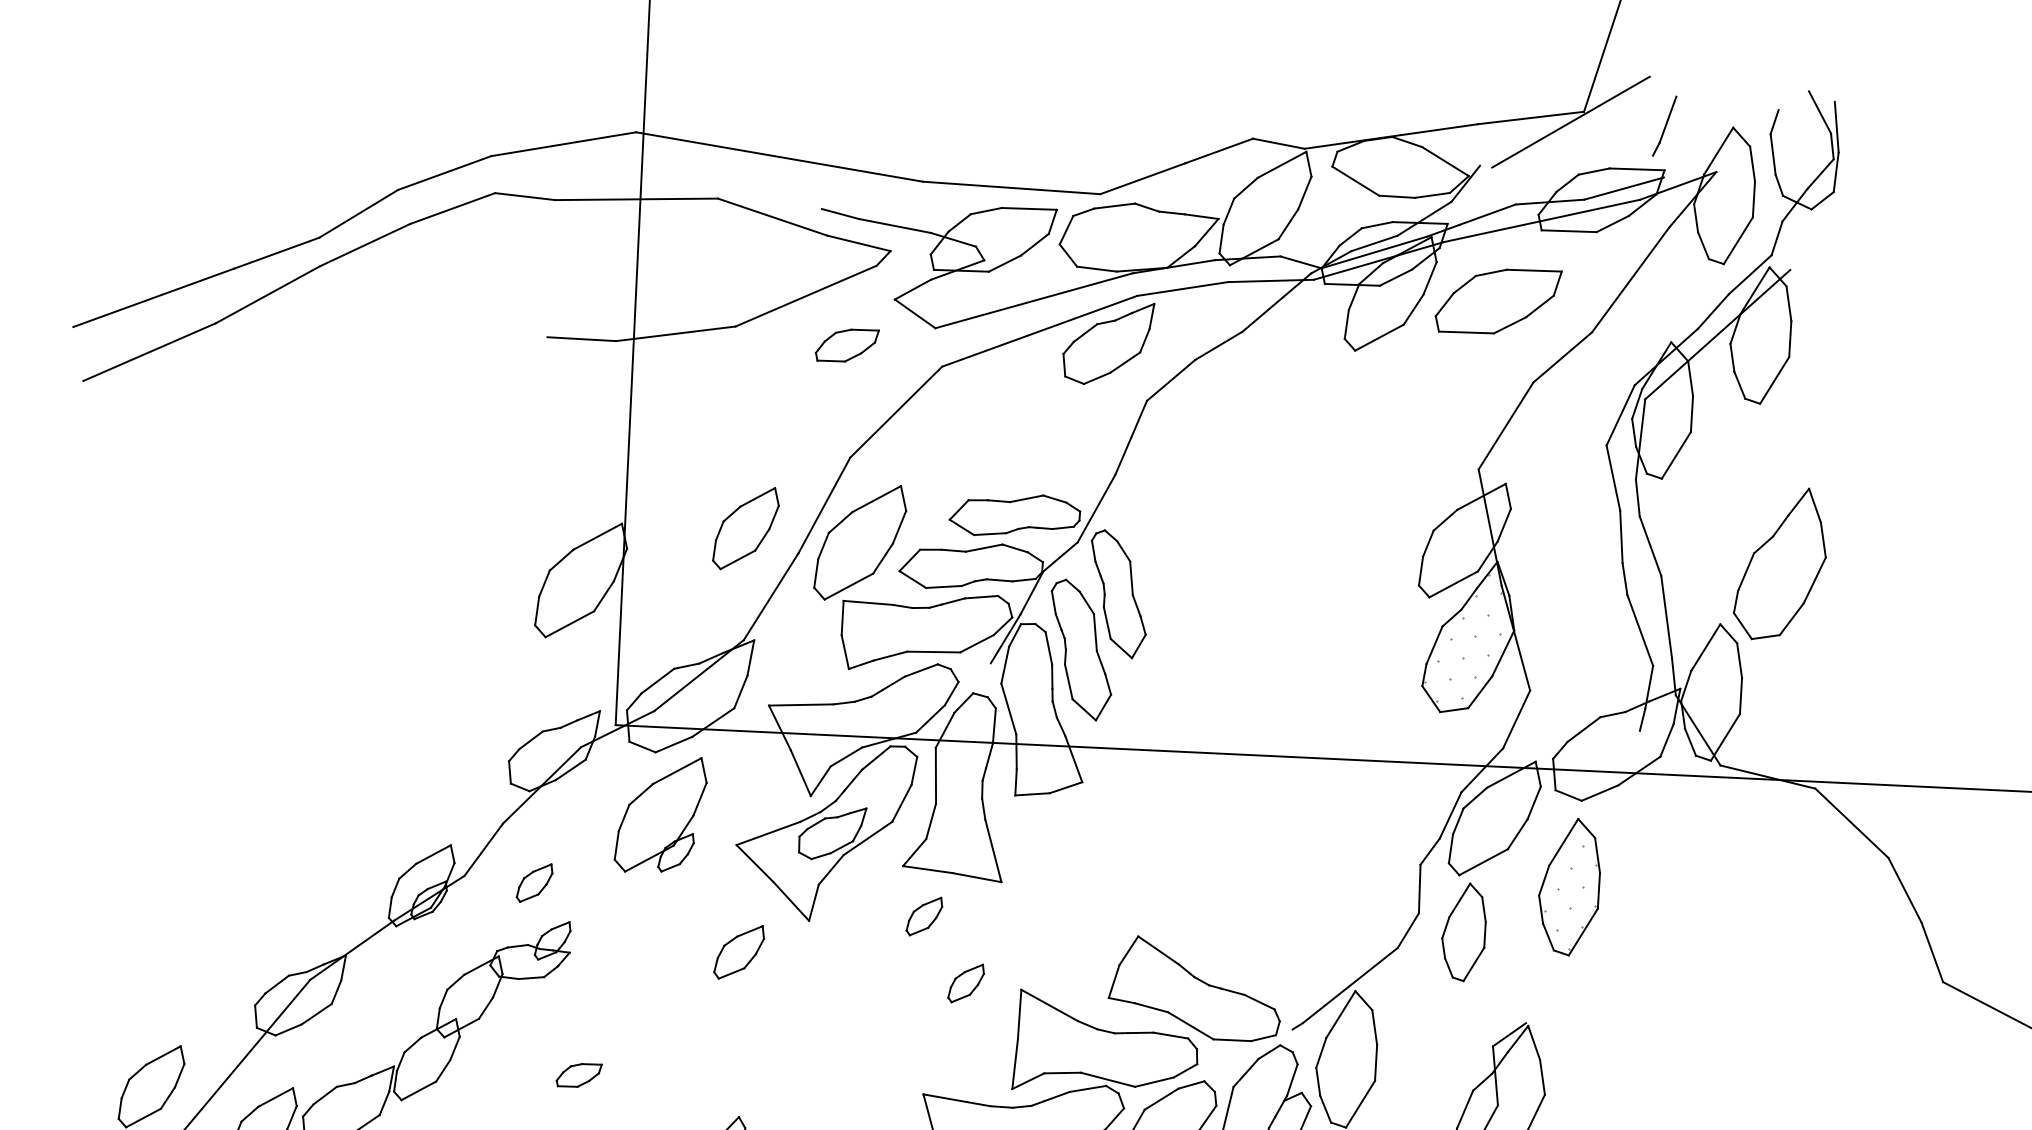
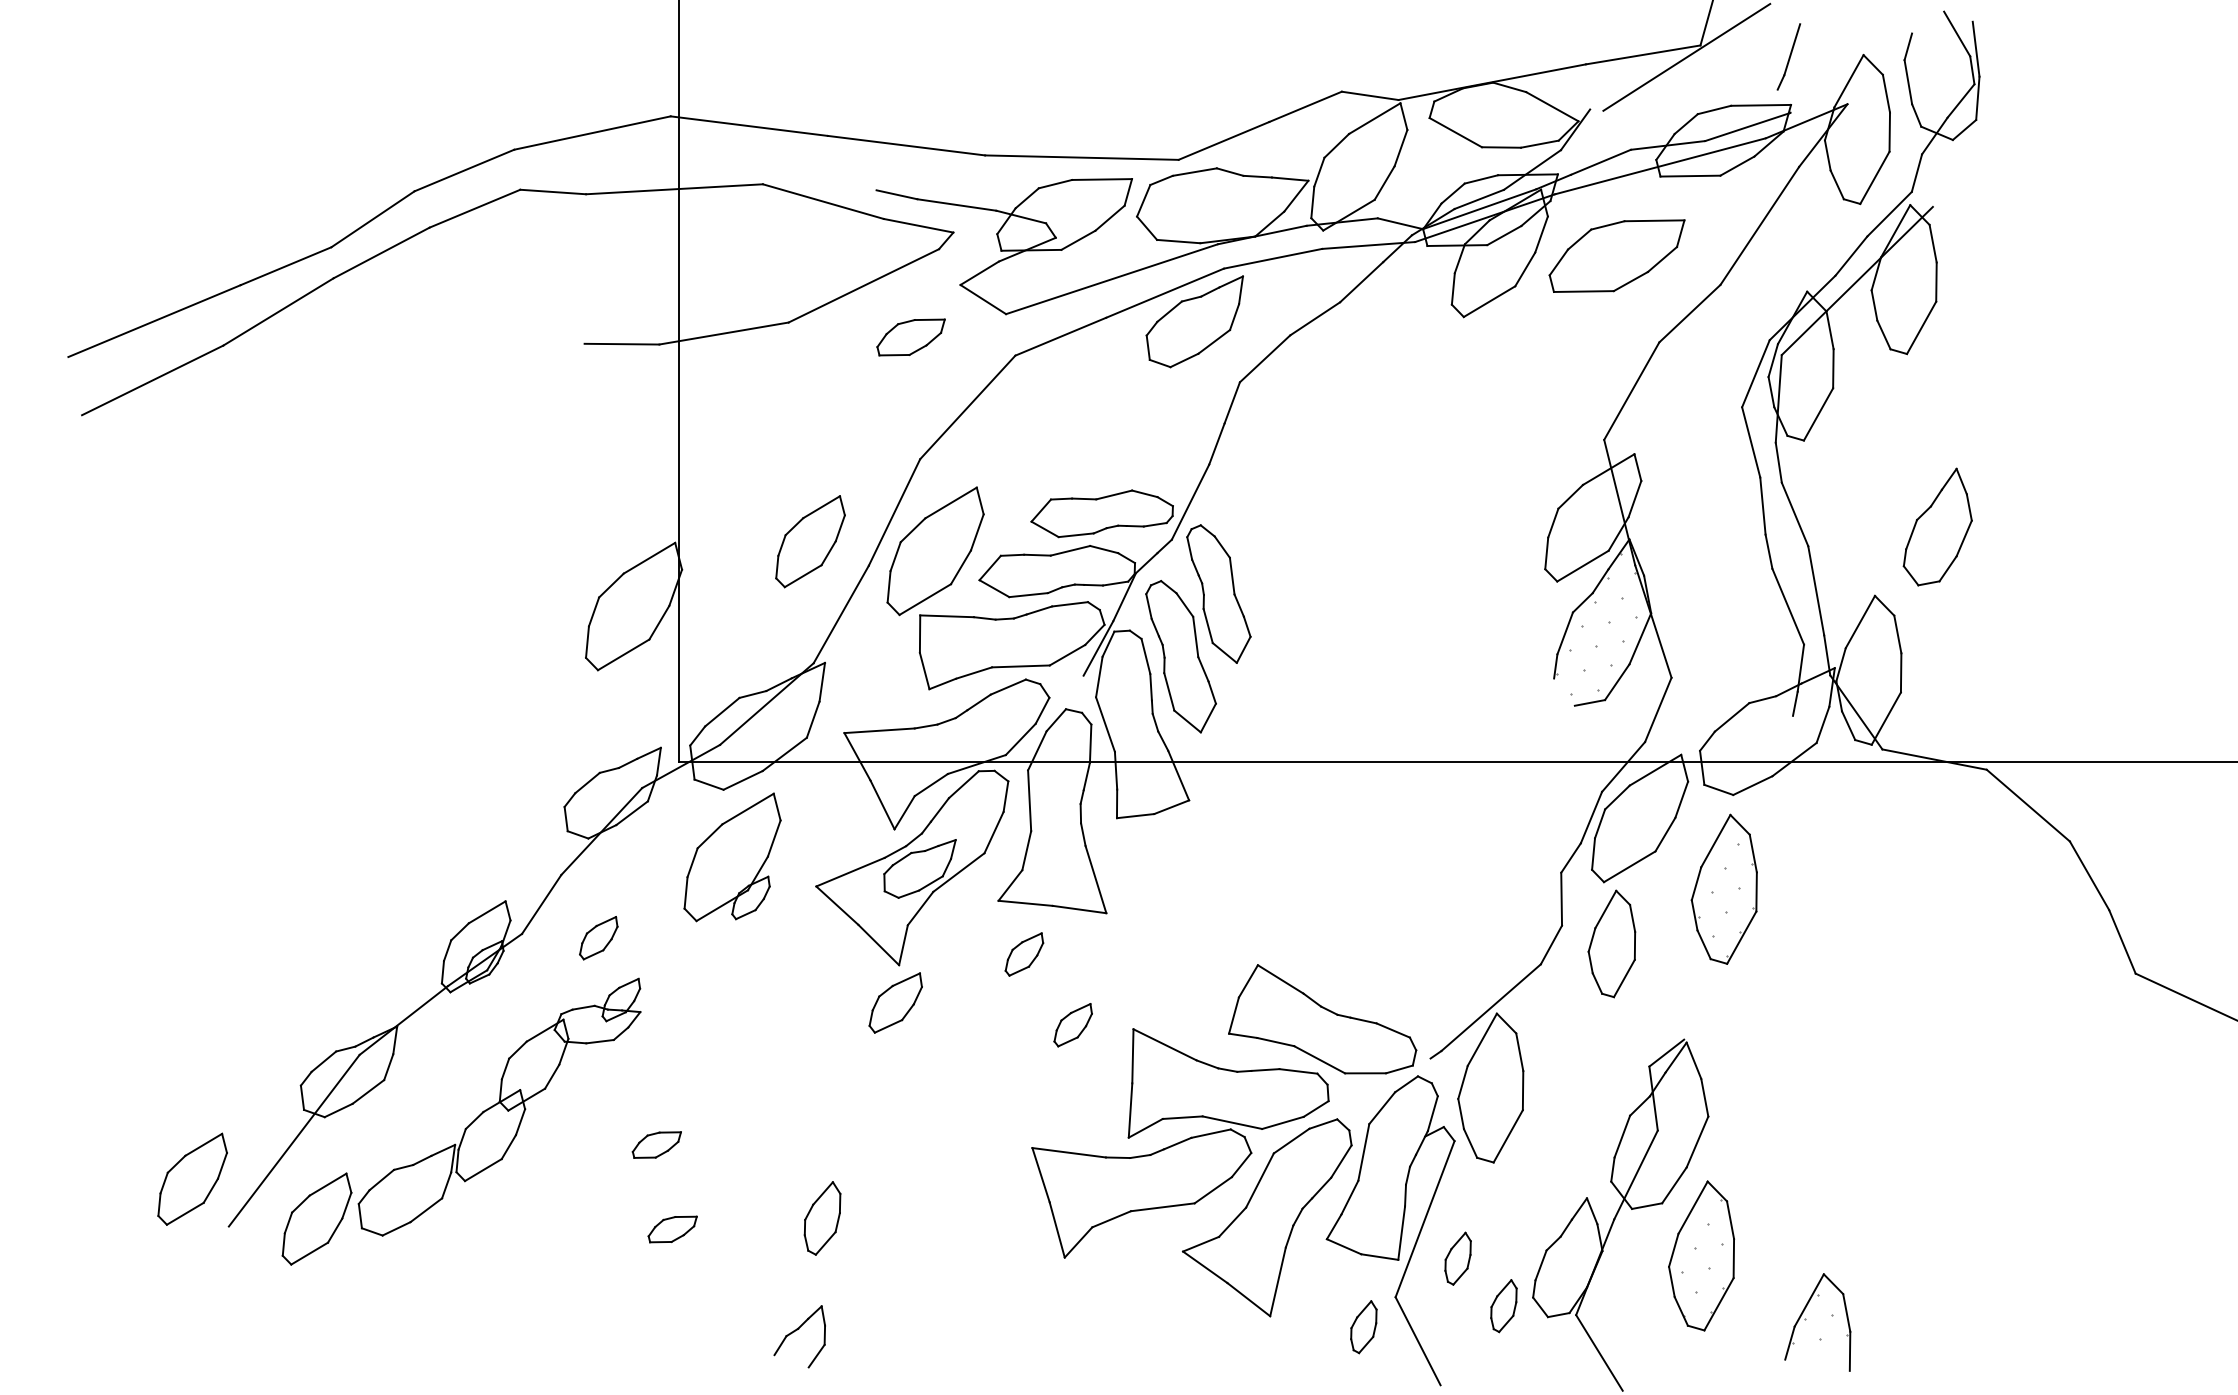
part: (1780, 563) -> (1937, 526), size x0.7
line: (1431, 698) -> (1564, 691), removed
part: (739, 951) -> (895, 1002), moved

